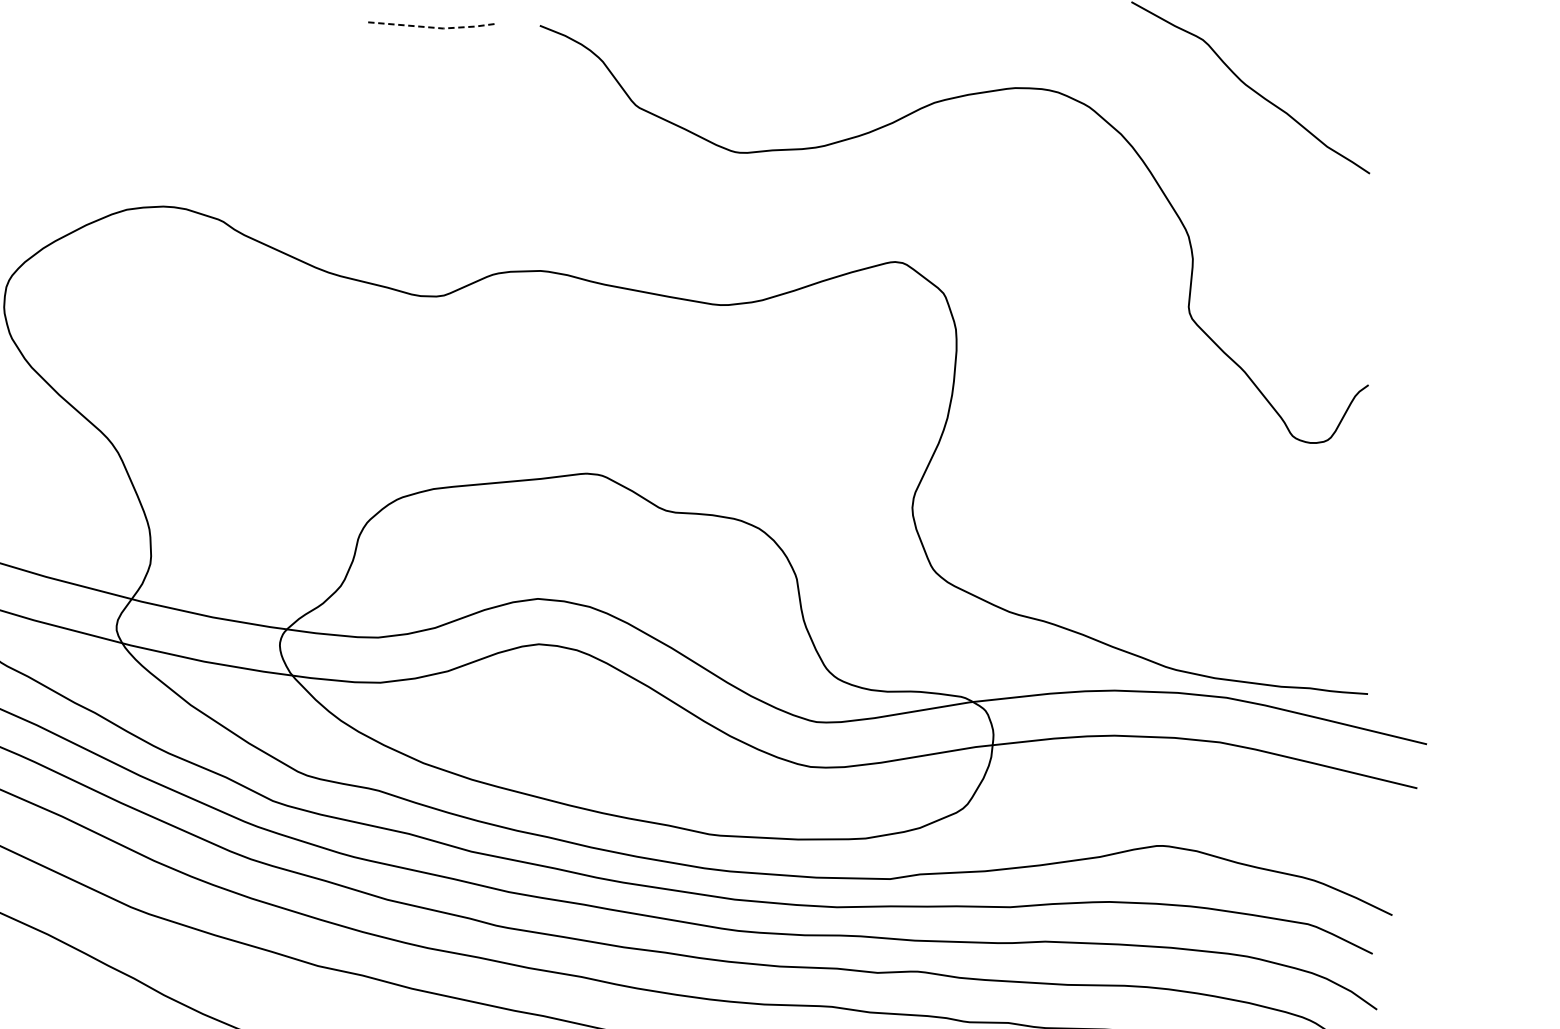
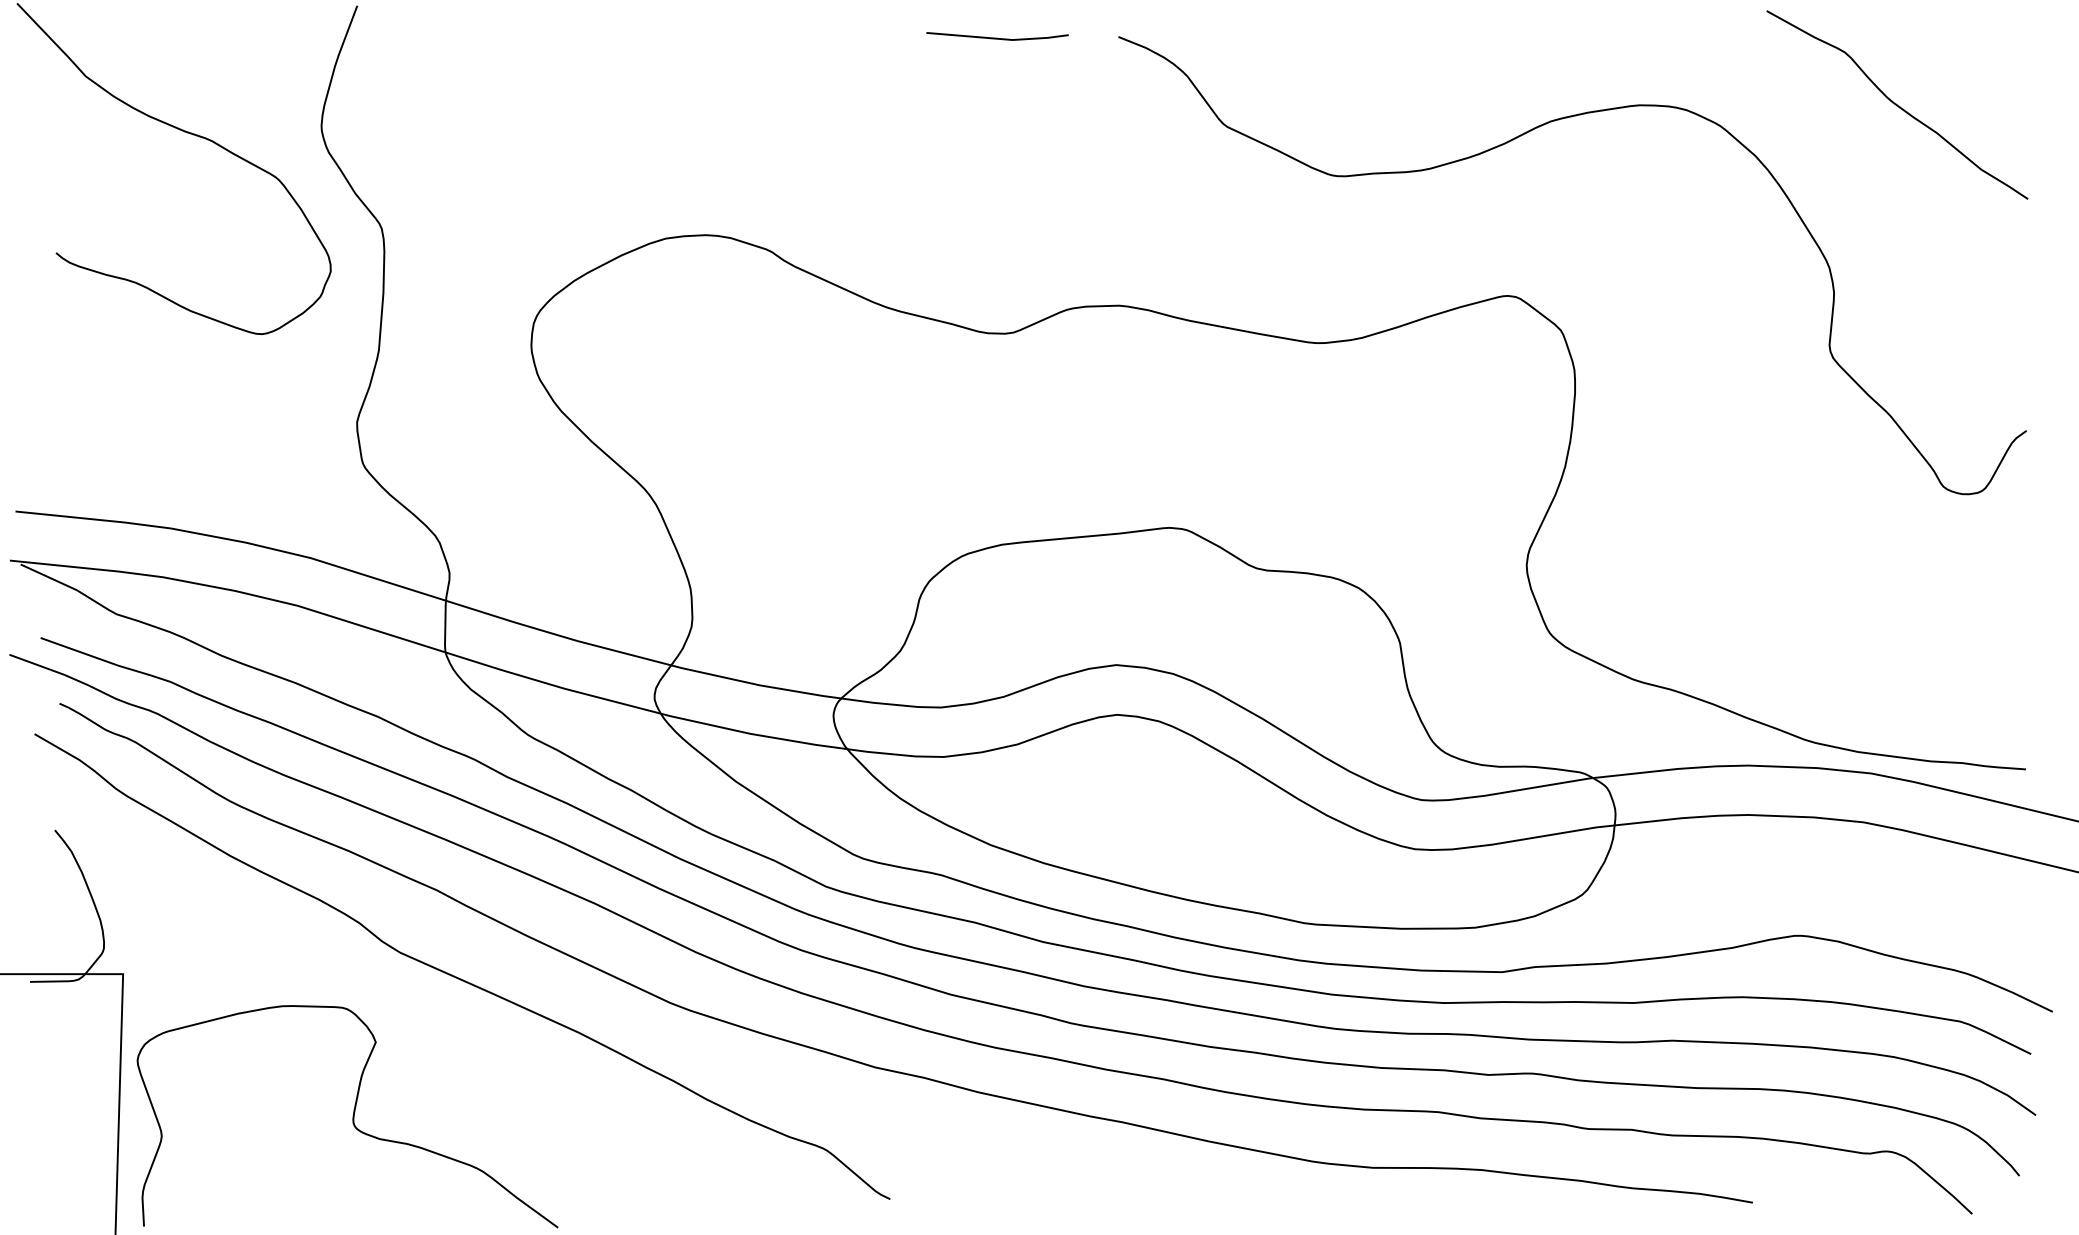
line: (430, 27) -> (998, 38), dashed -> solid

